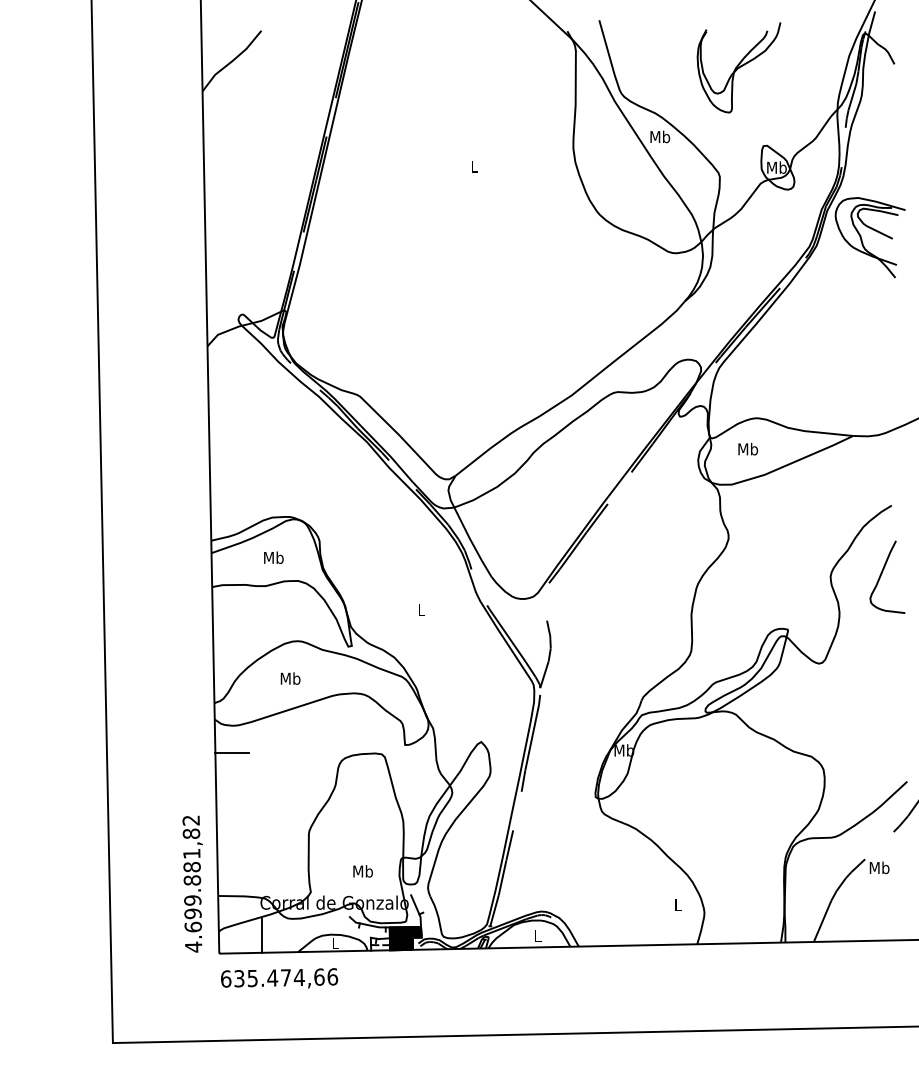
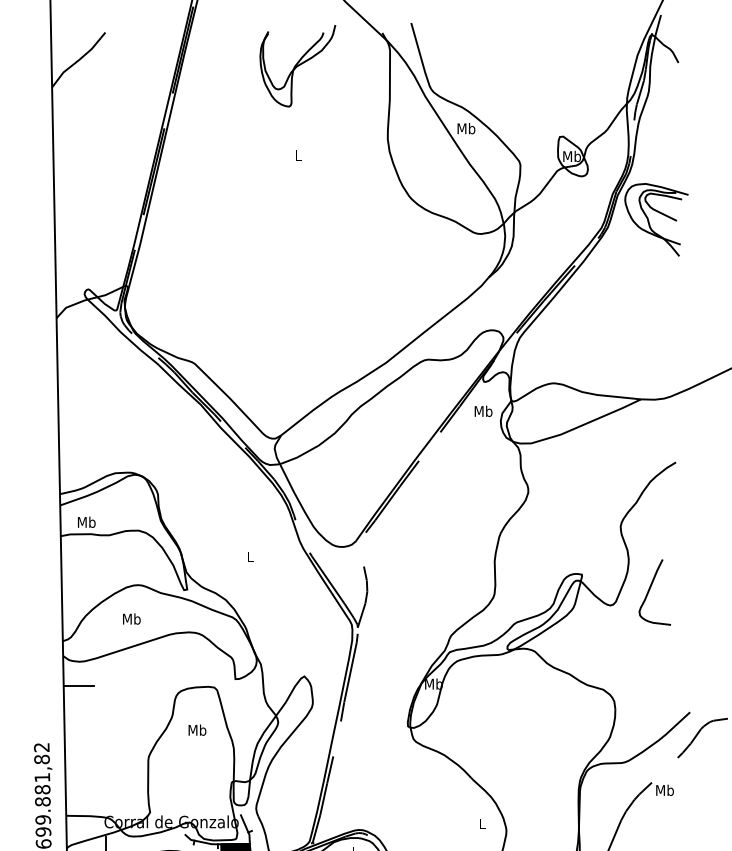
part: (738, 67) -> (297, 65), moved
text: (747, 449) -> (482, 411), moved
text: (273, 557) -> (86, 522), moved
curve: (882, 574) -> (650, 589), moved
text: (362, 871) -> (196, 730), moved

